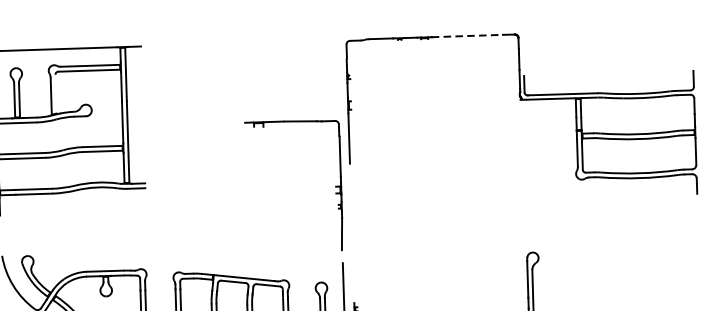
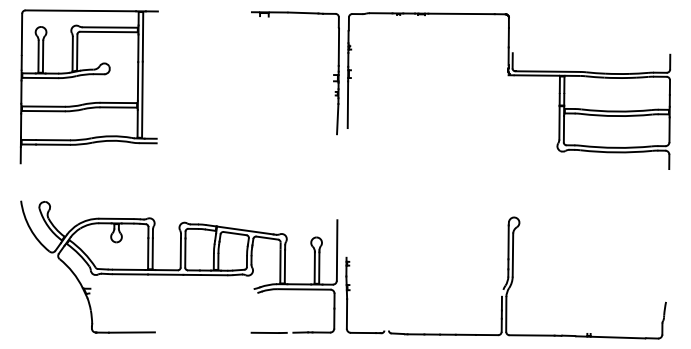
line: (468, 35) -> (462, 13), dashed -> solid
line: (56, 94) -> (77, 52), added
part: (335, 186) -> (333, 74), moved

